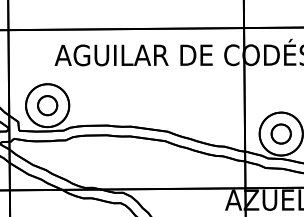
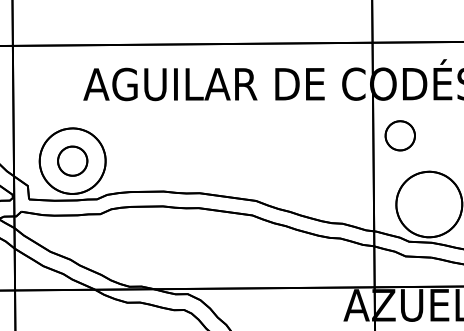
part: (280, 133) -> (399, 134), moved

